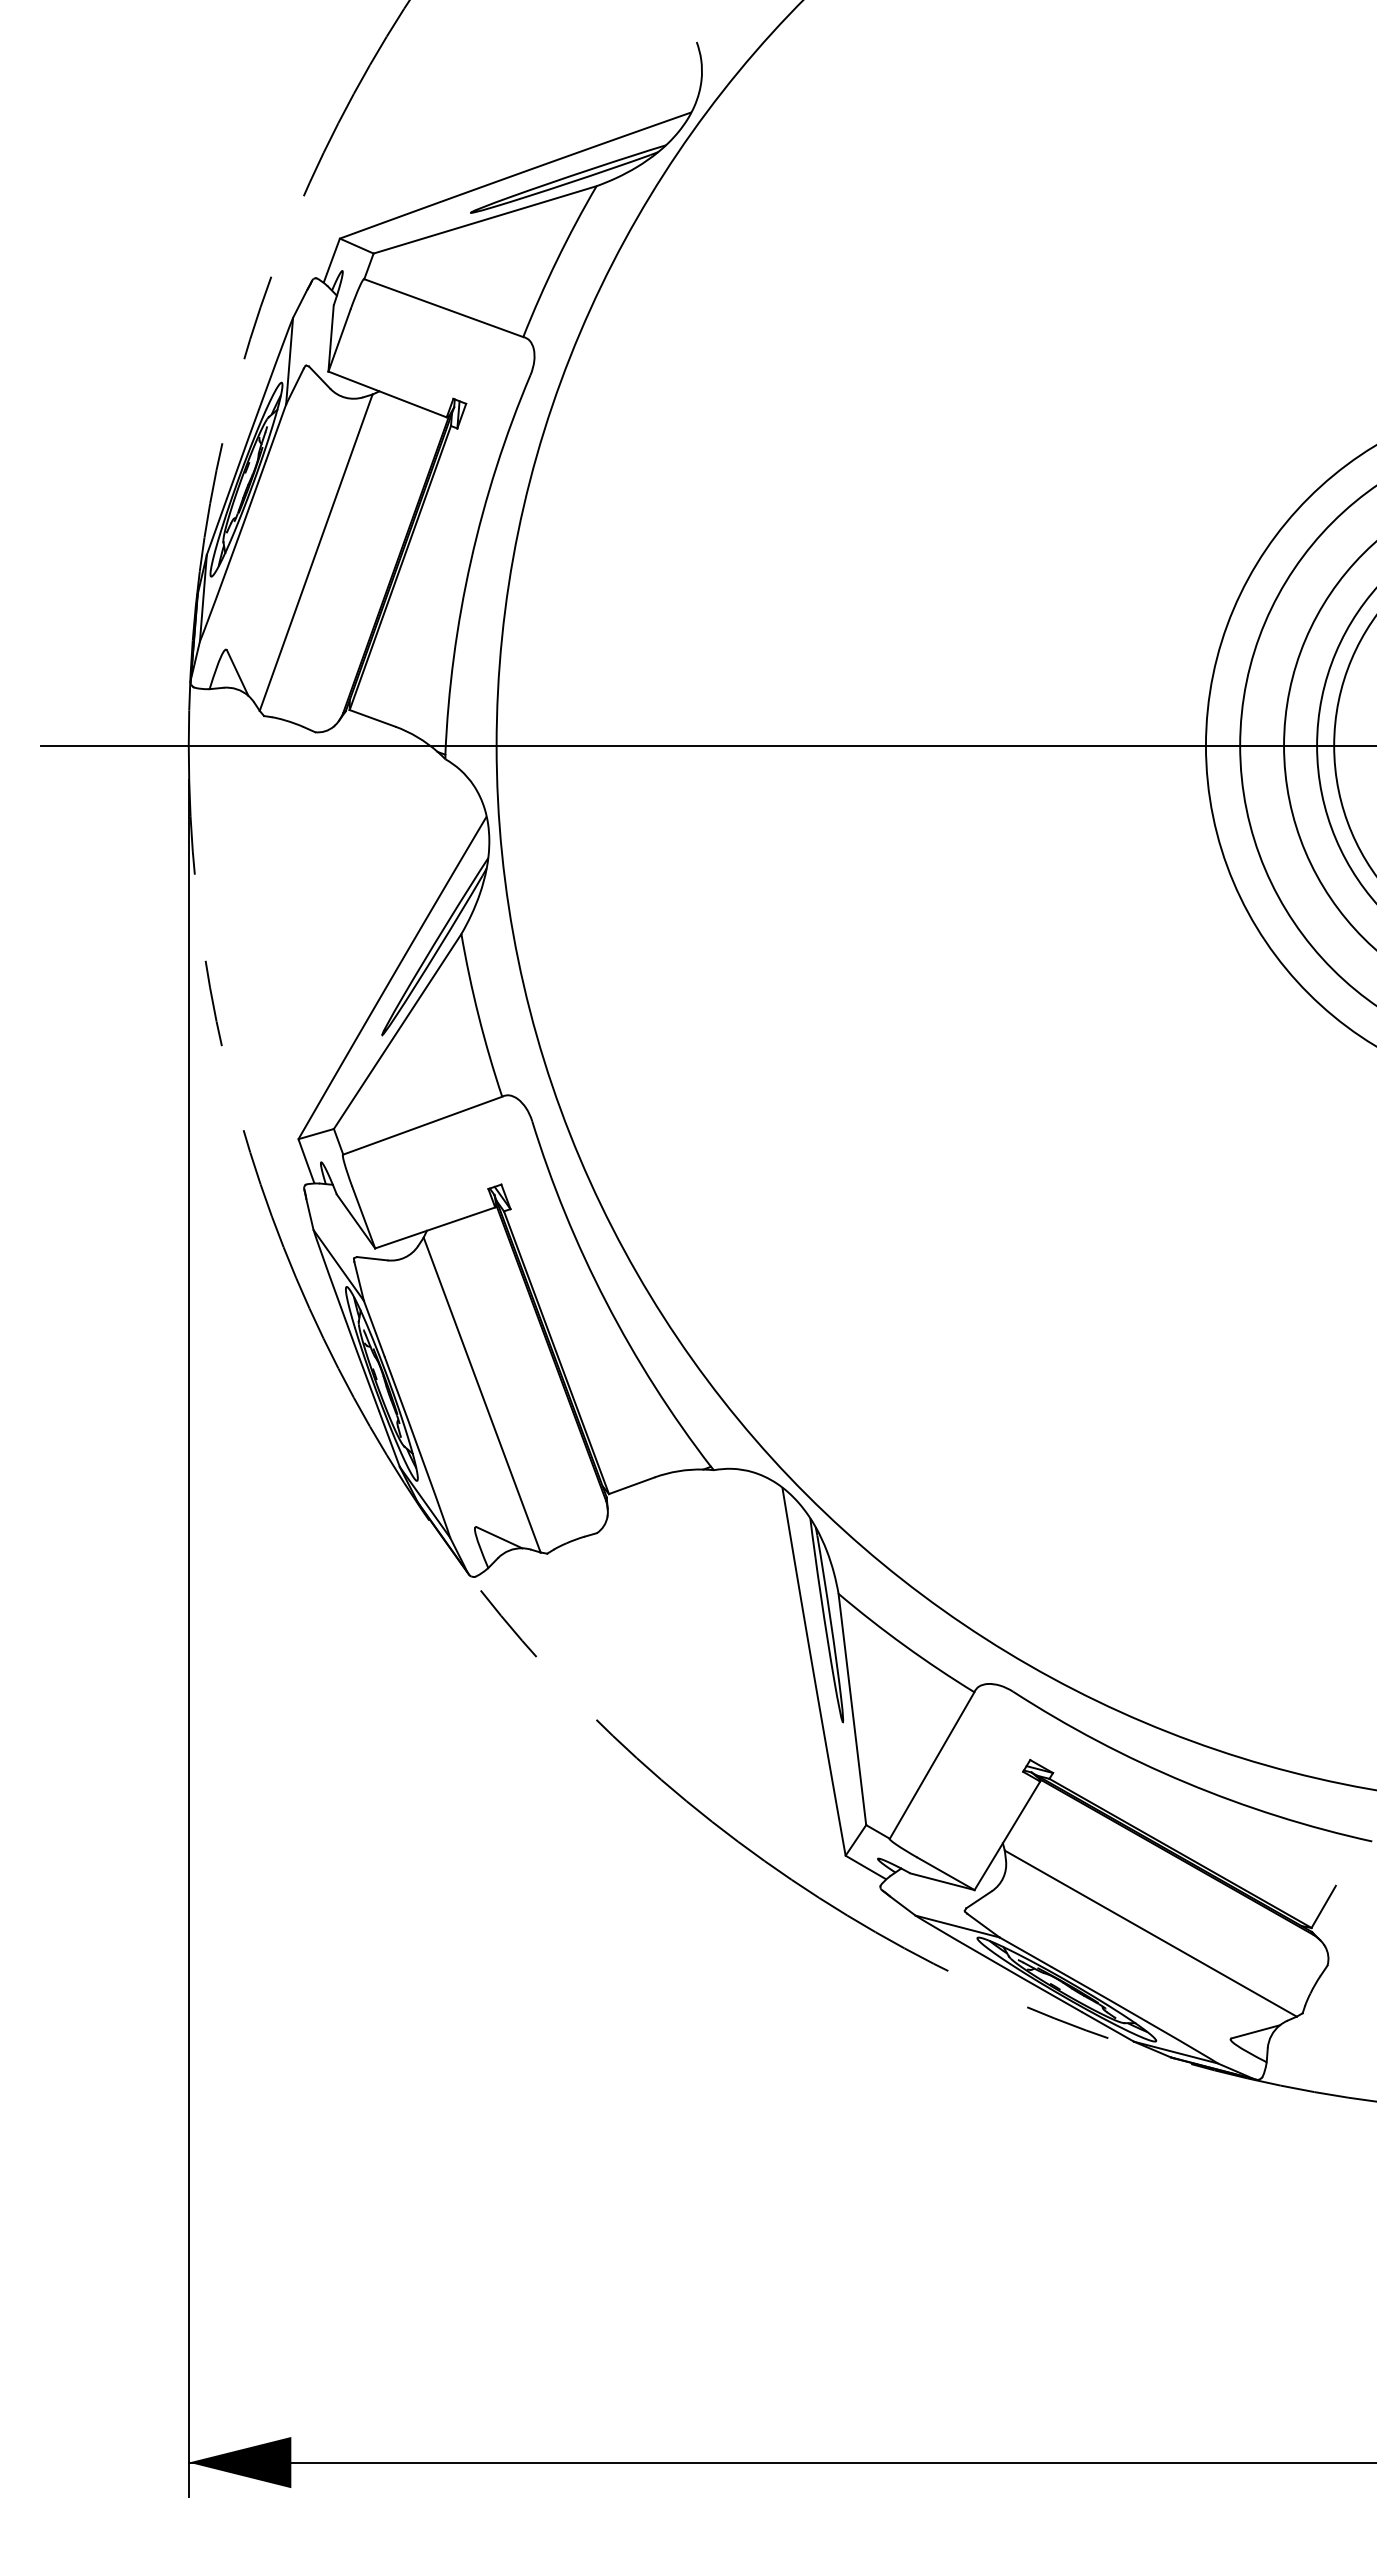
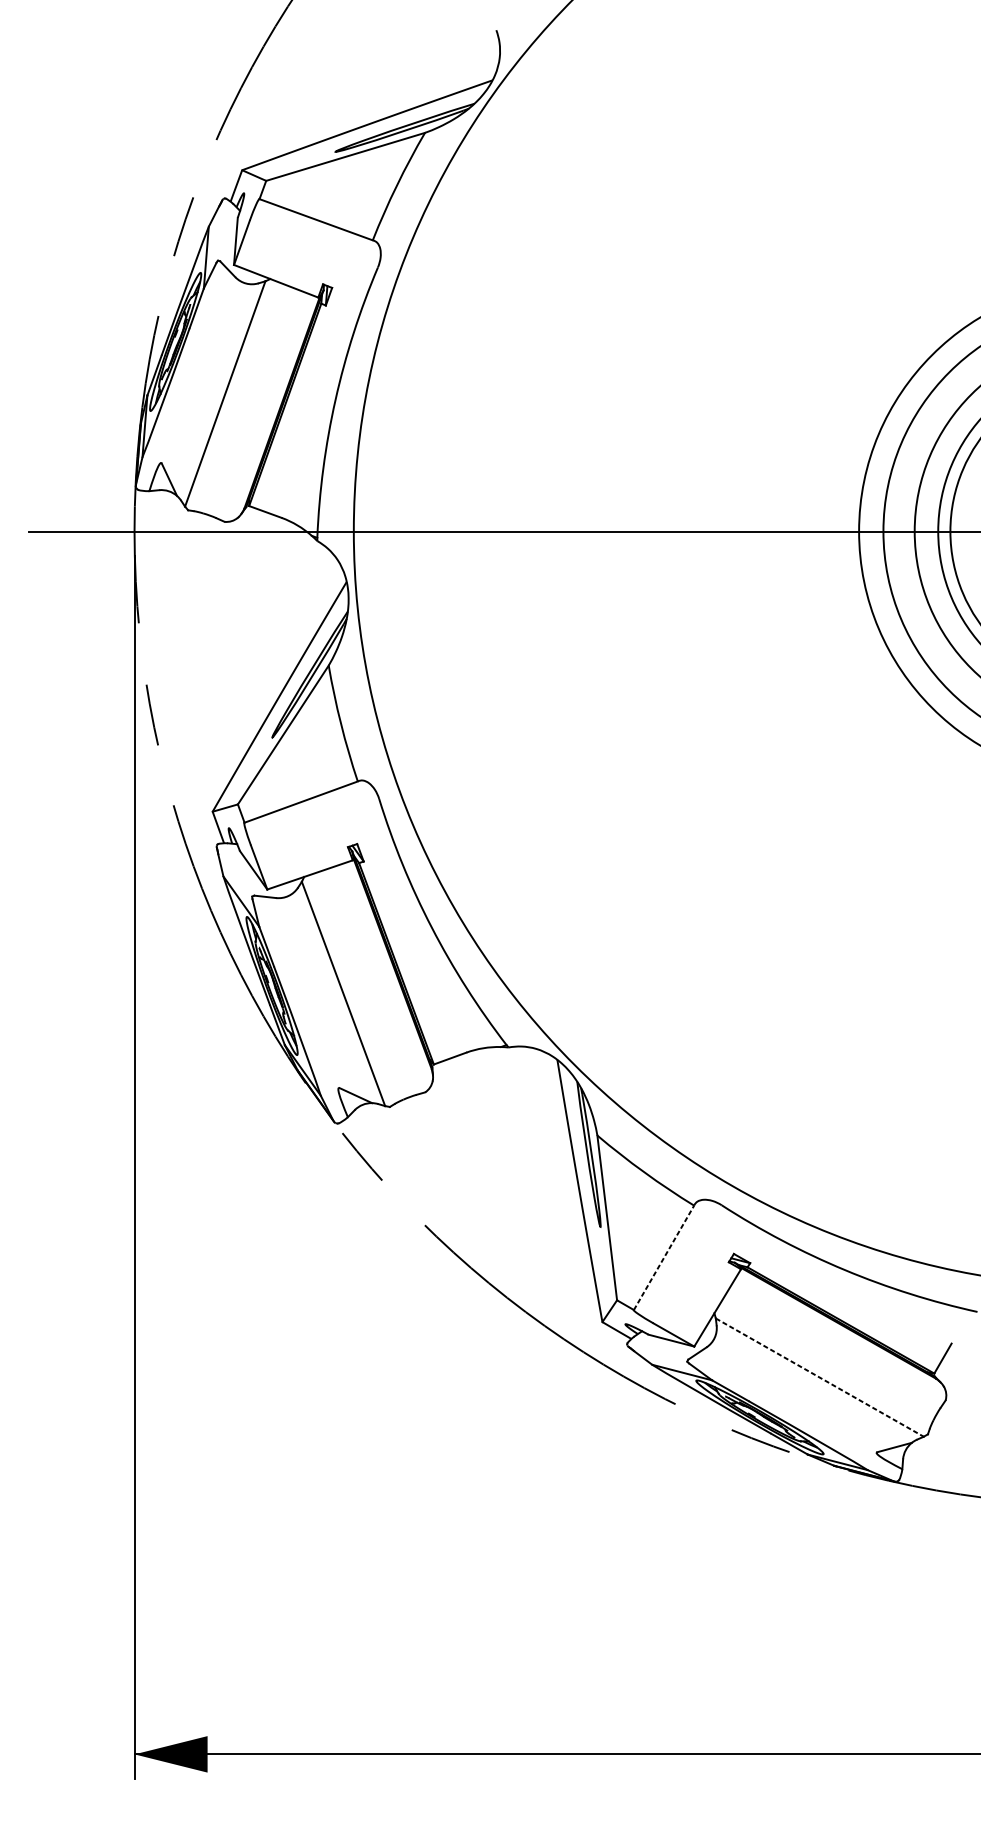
line: (932, 1765) -> (664, 1257), solid -> dashed
line: (1150, 1933) -> (819, 1377), solid -> dashed

